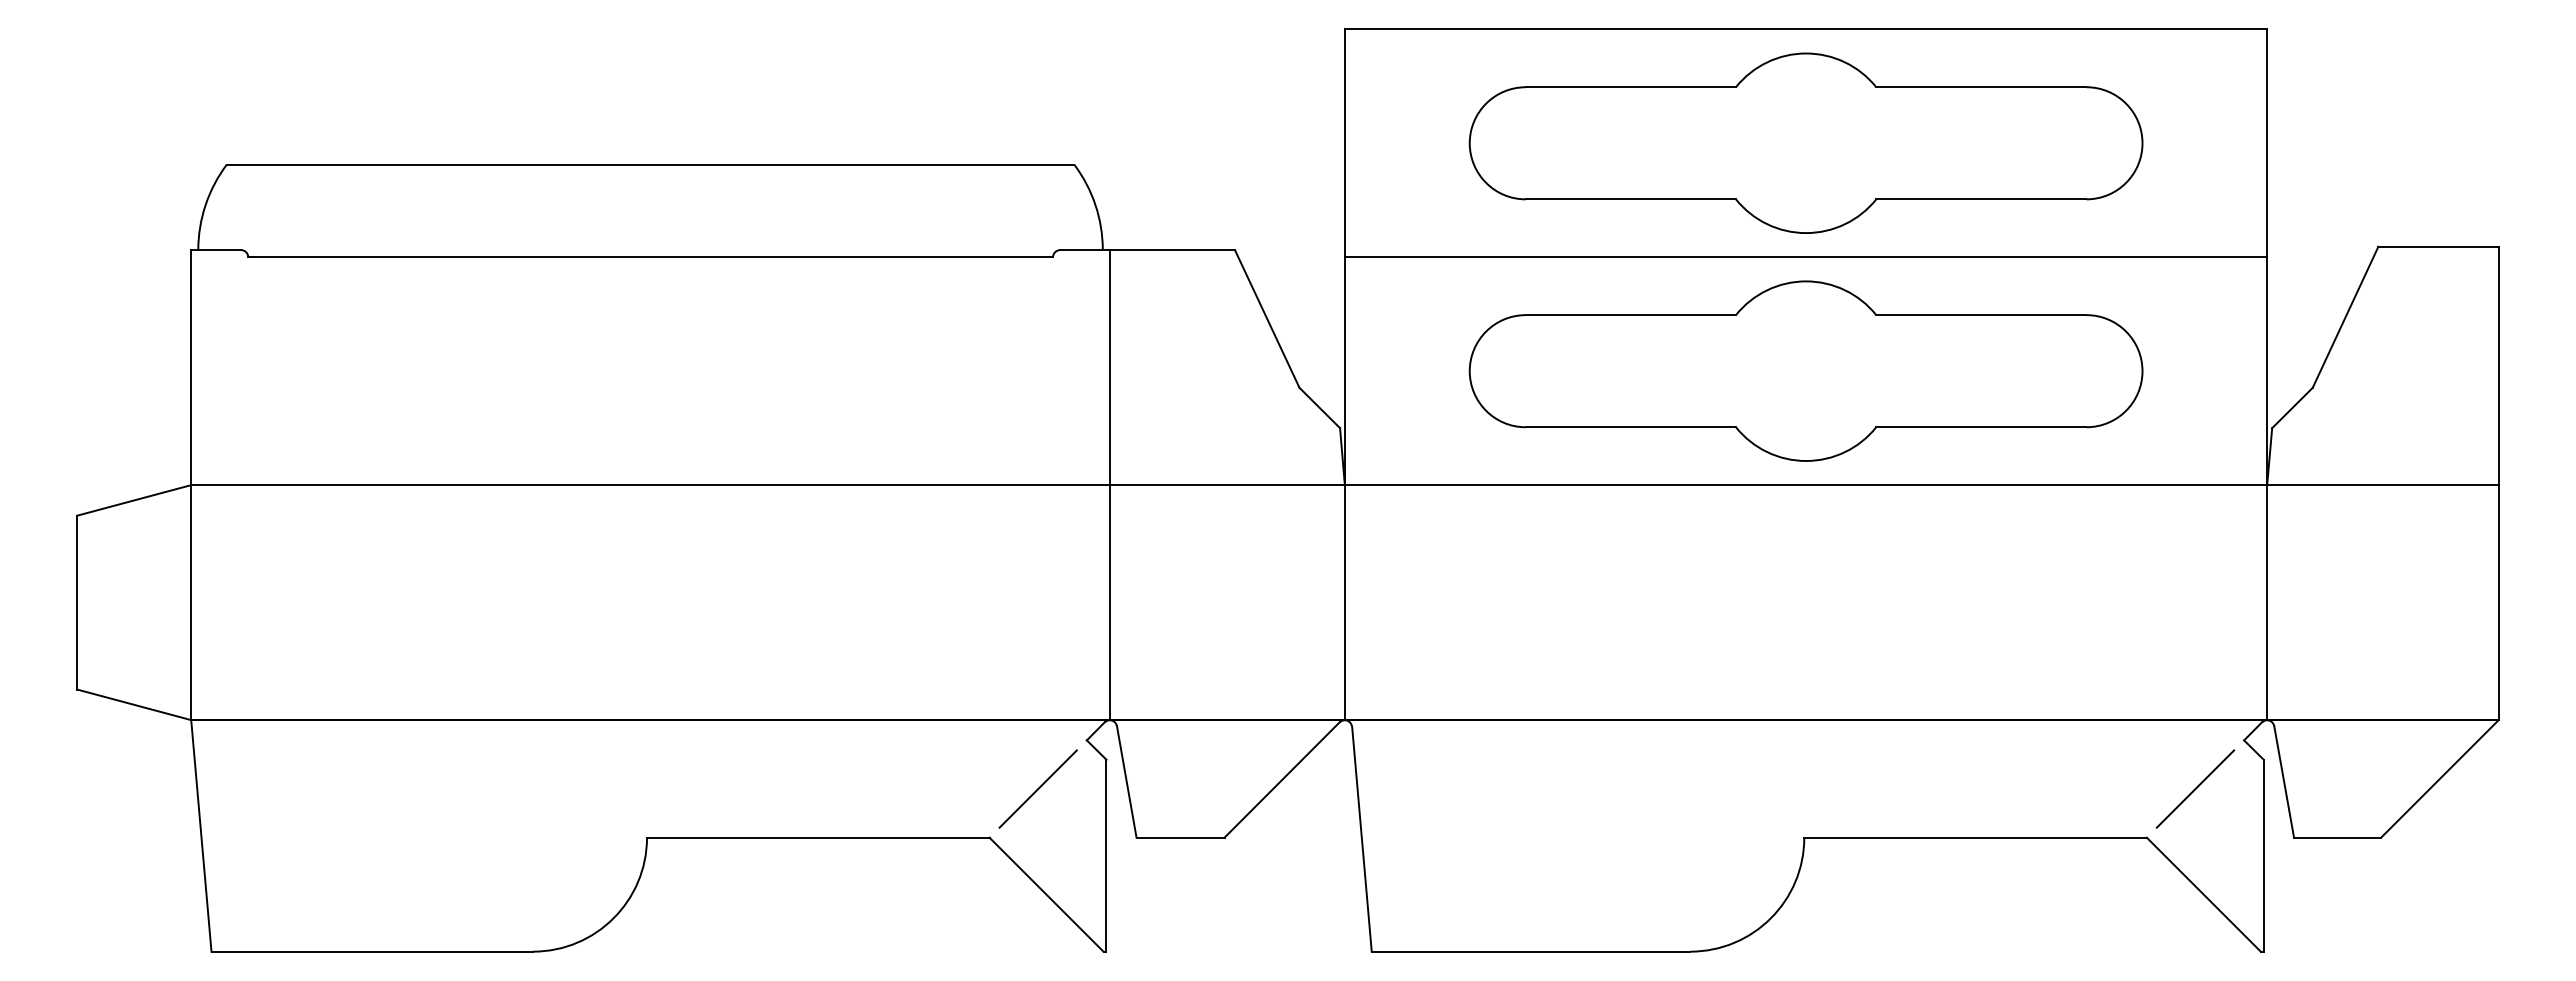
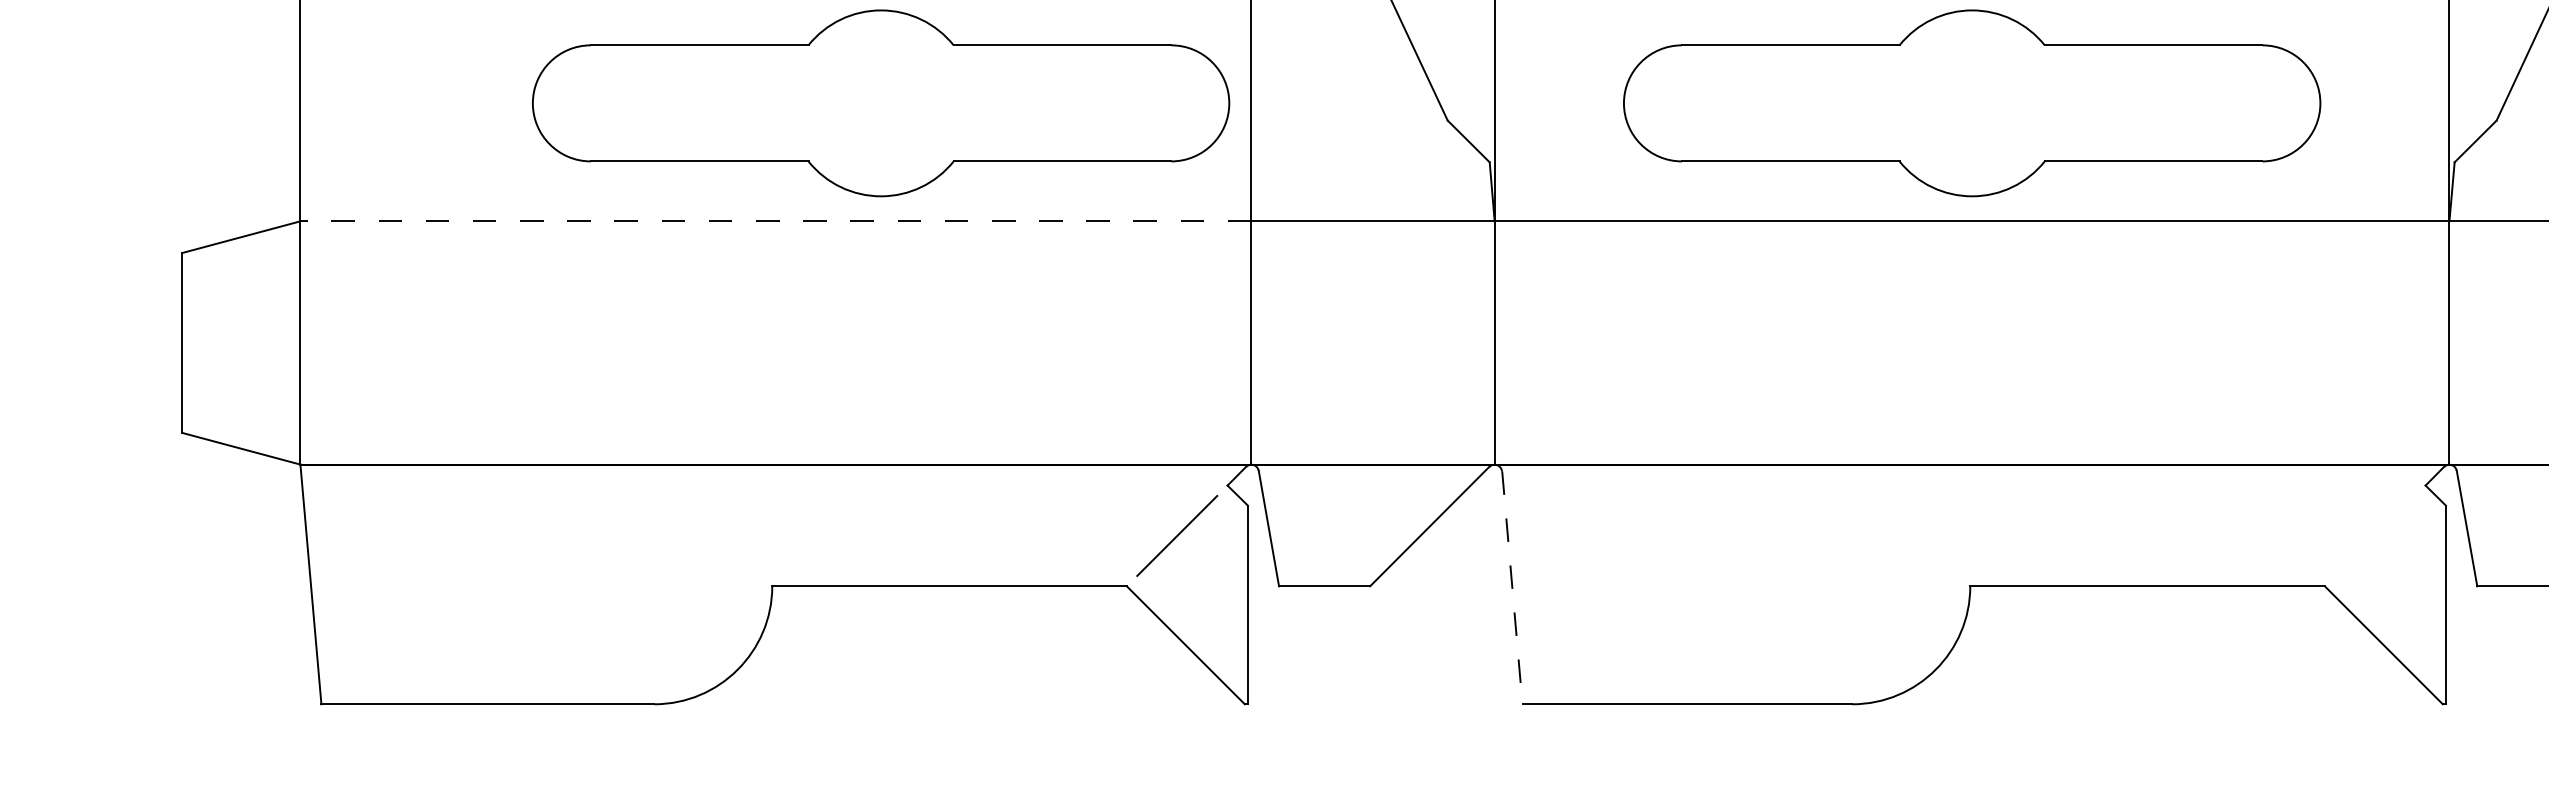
part: (751, 370) -> (880, 102), added
line: (650, 485) -> (775, 221), solid -> dashed
line: (2195, 788) -> (2375, 535), removed
line: (1361, 839) -> (1511, 588), solid -> dashed

